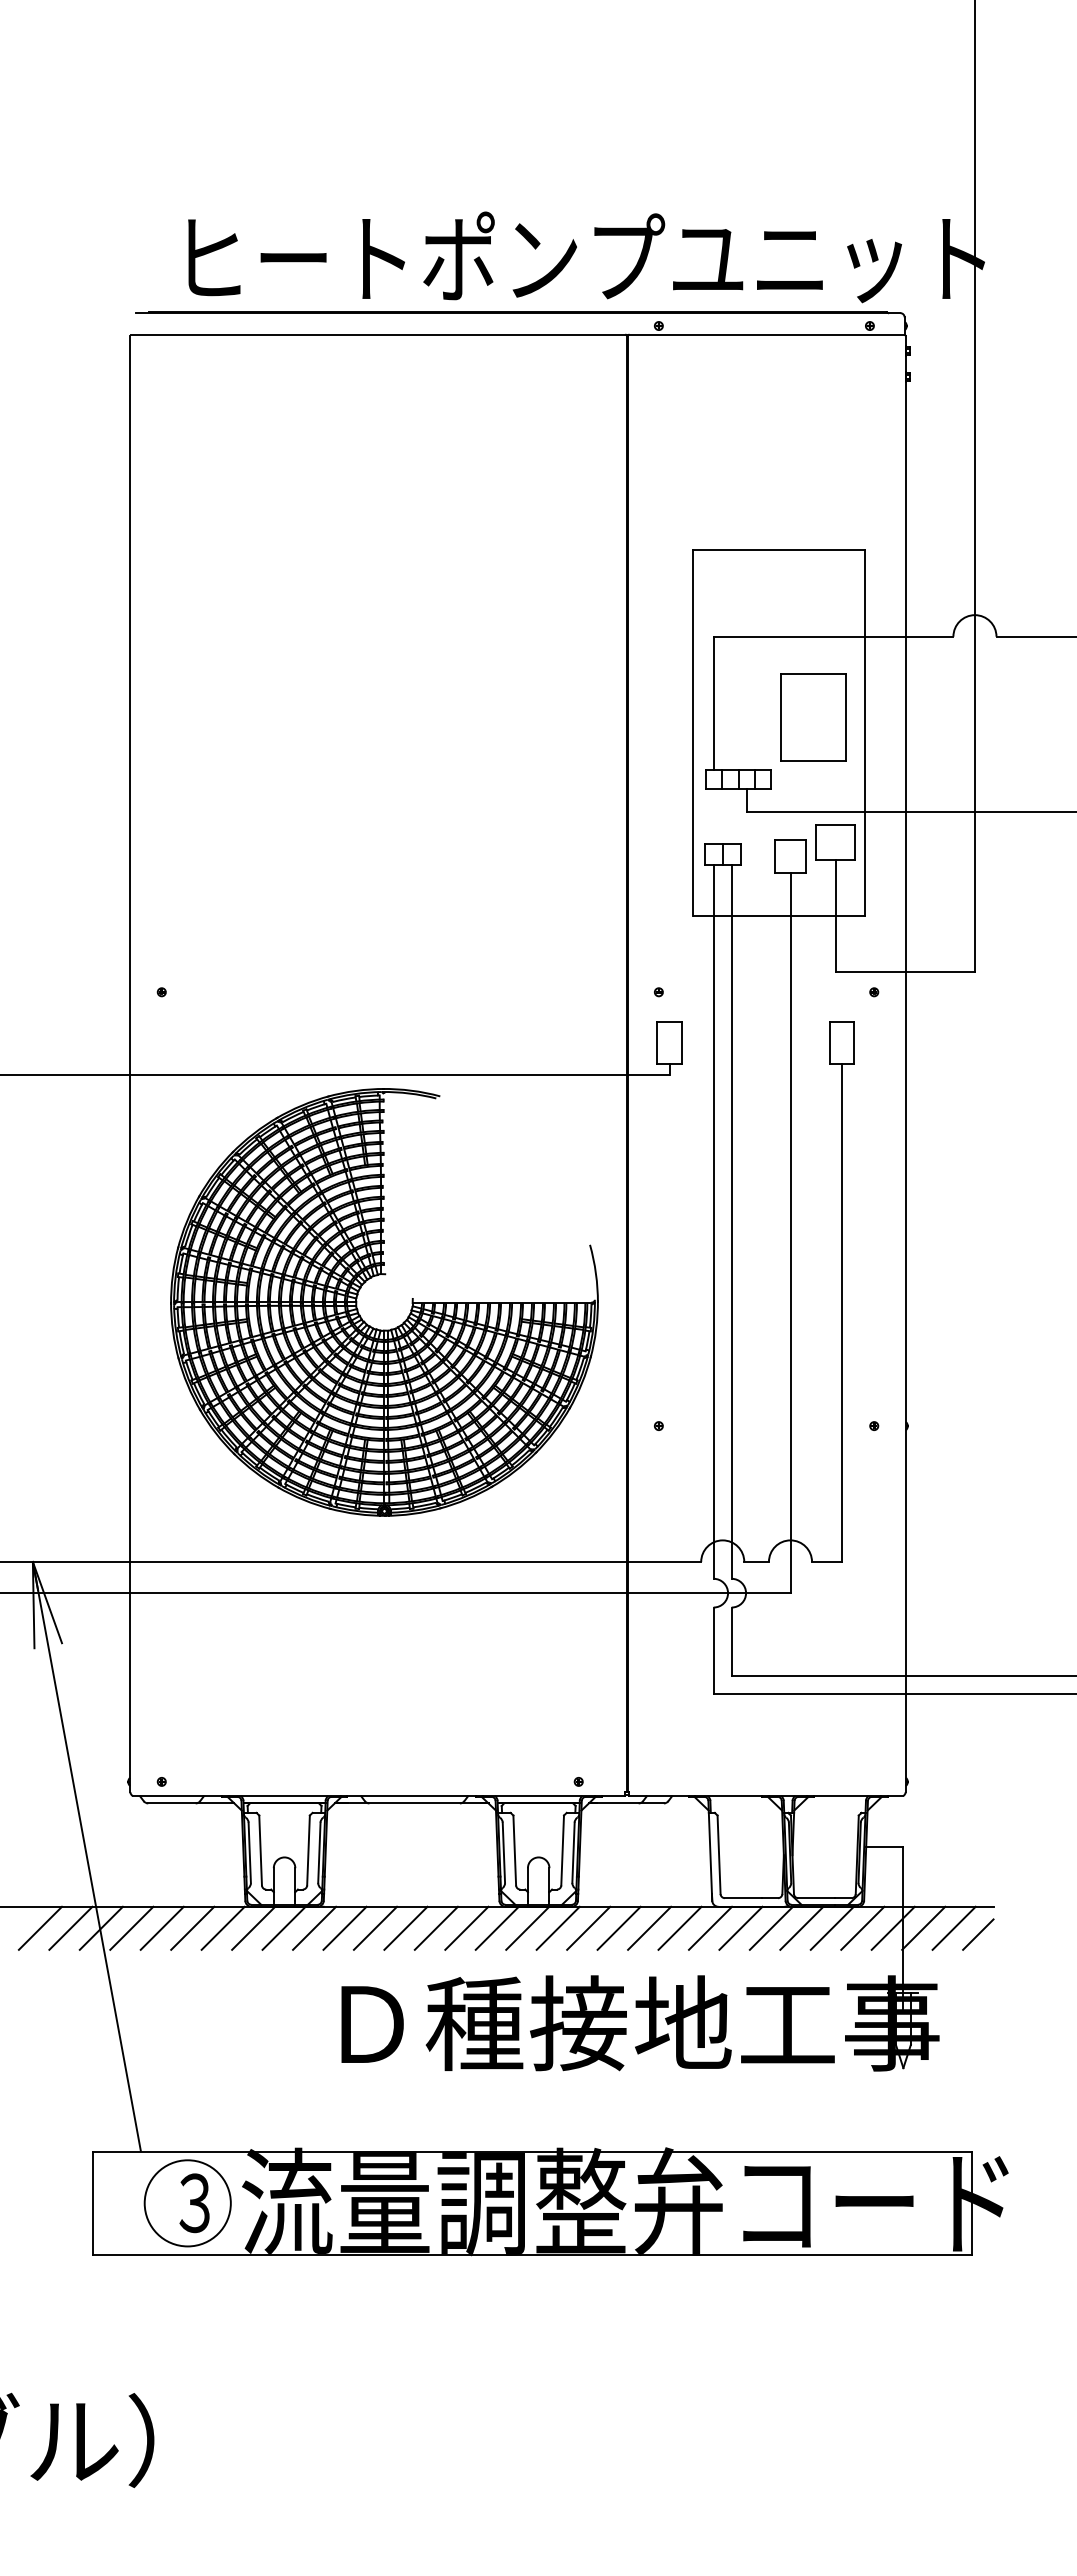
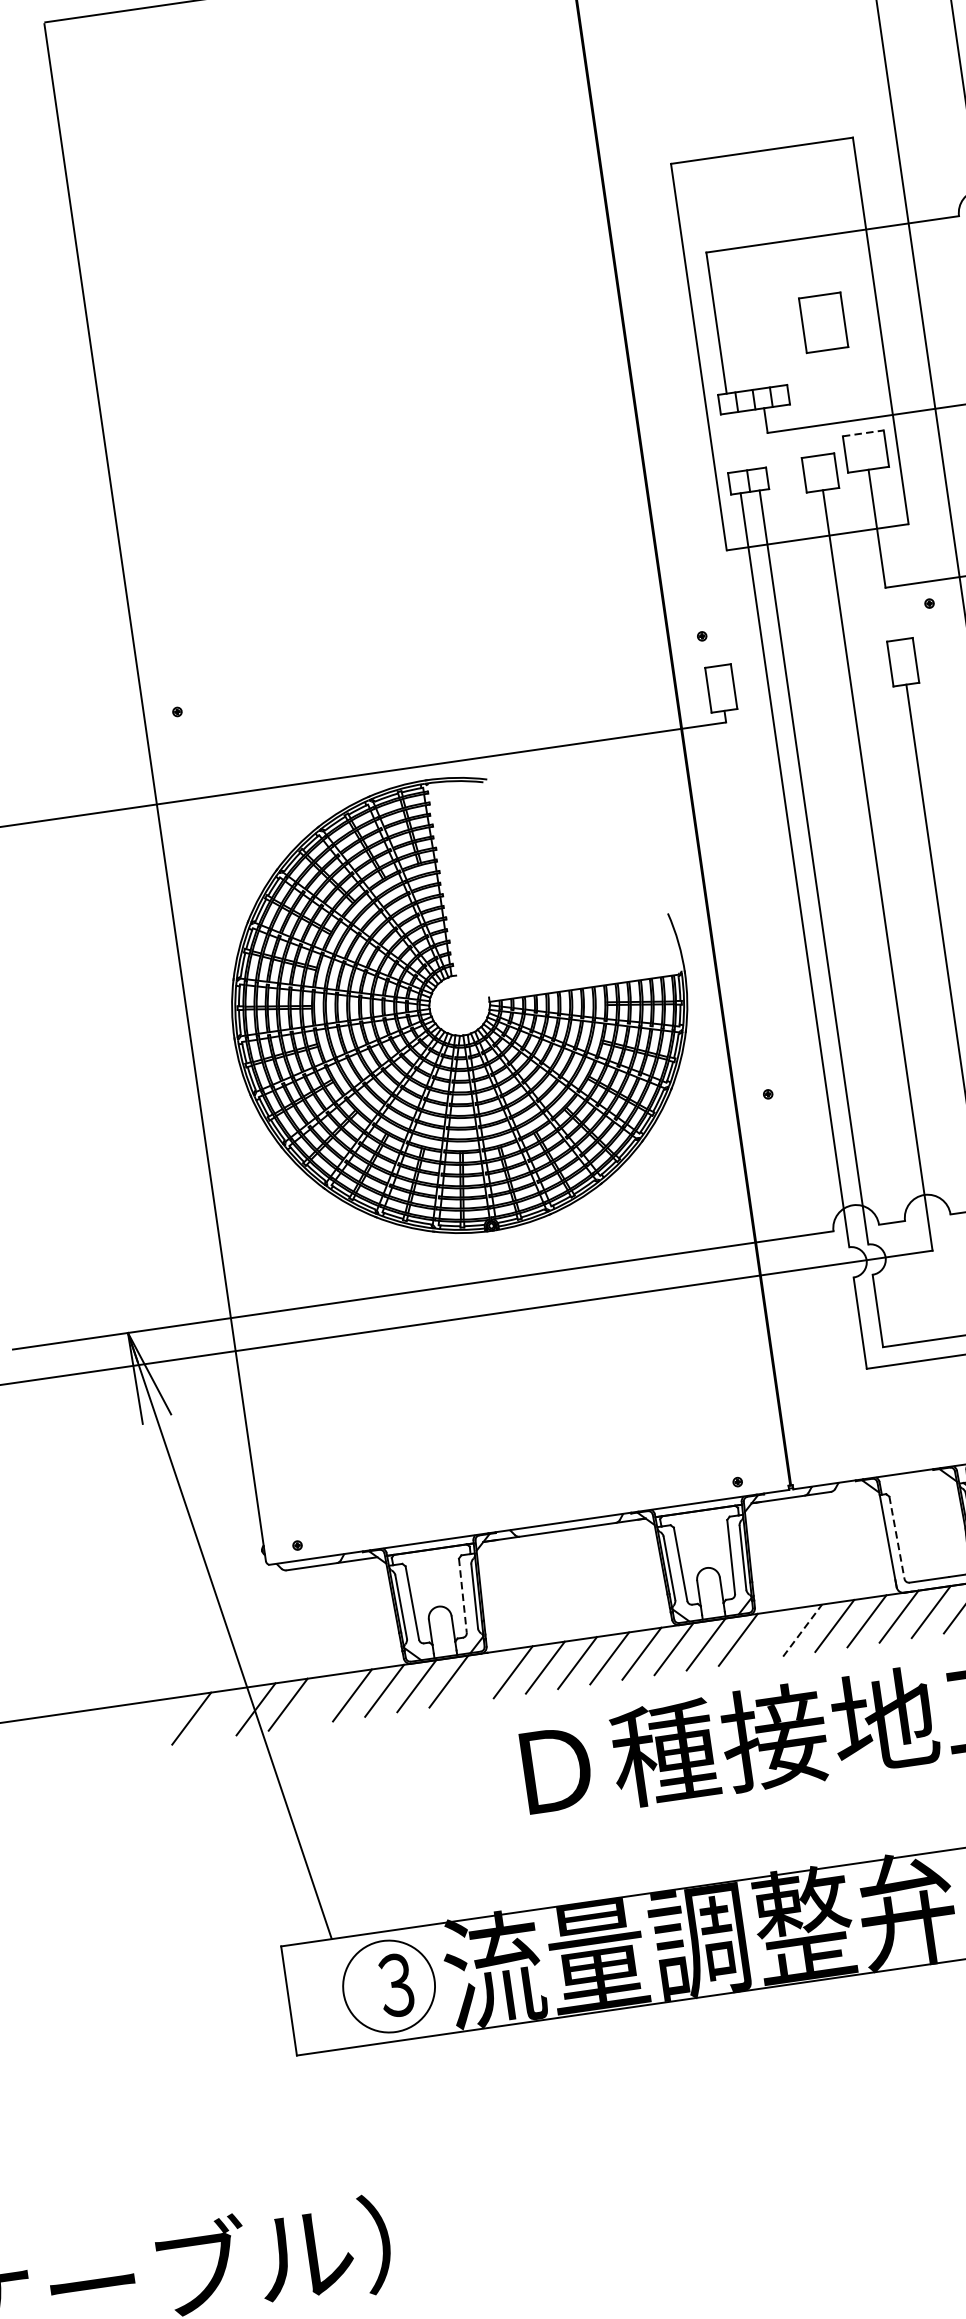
part: (813, 717) -> (823, 322), size x0.6
line: (836, 825) -> (864, 433), solid -> dashed
line: (308, 1850) -> (462, 1595), solid -> dashed
line: (719, 1855) -> (897, 1538), solid -> dashed
line: (70, 1927) -> (223, 1713), removed
line: (161, 1927) -> (319, 1699), removed
line: (314, 1927) -> (480, 1676), removed
line: (588, 1927) -> (770, 1634), removed
line: (619, 1927) -> (802, 1629), solid -> dashed

